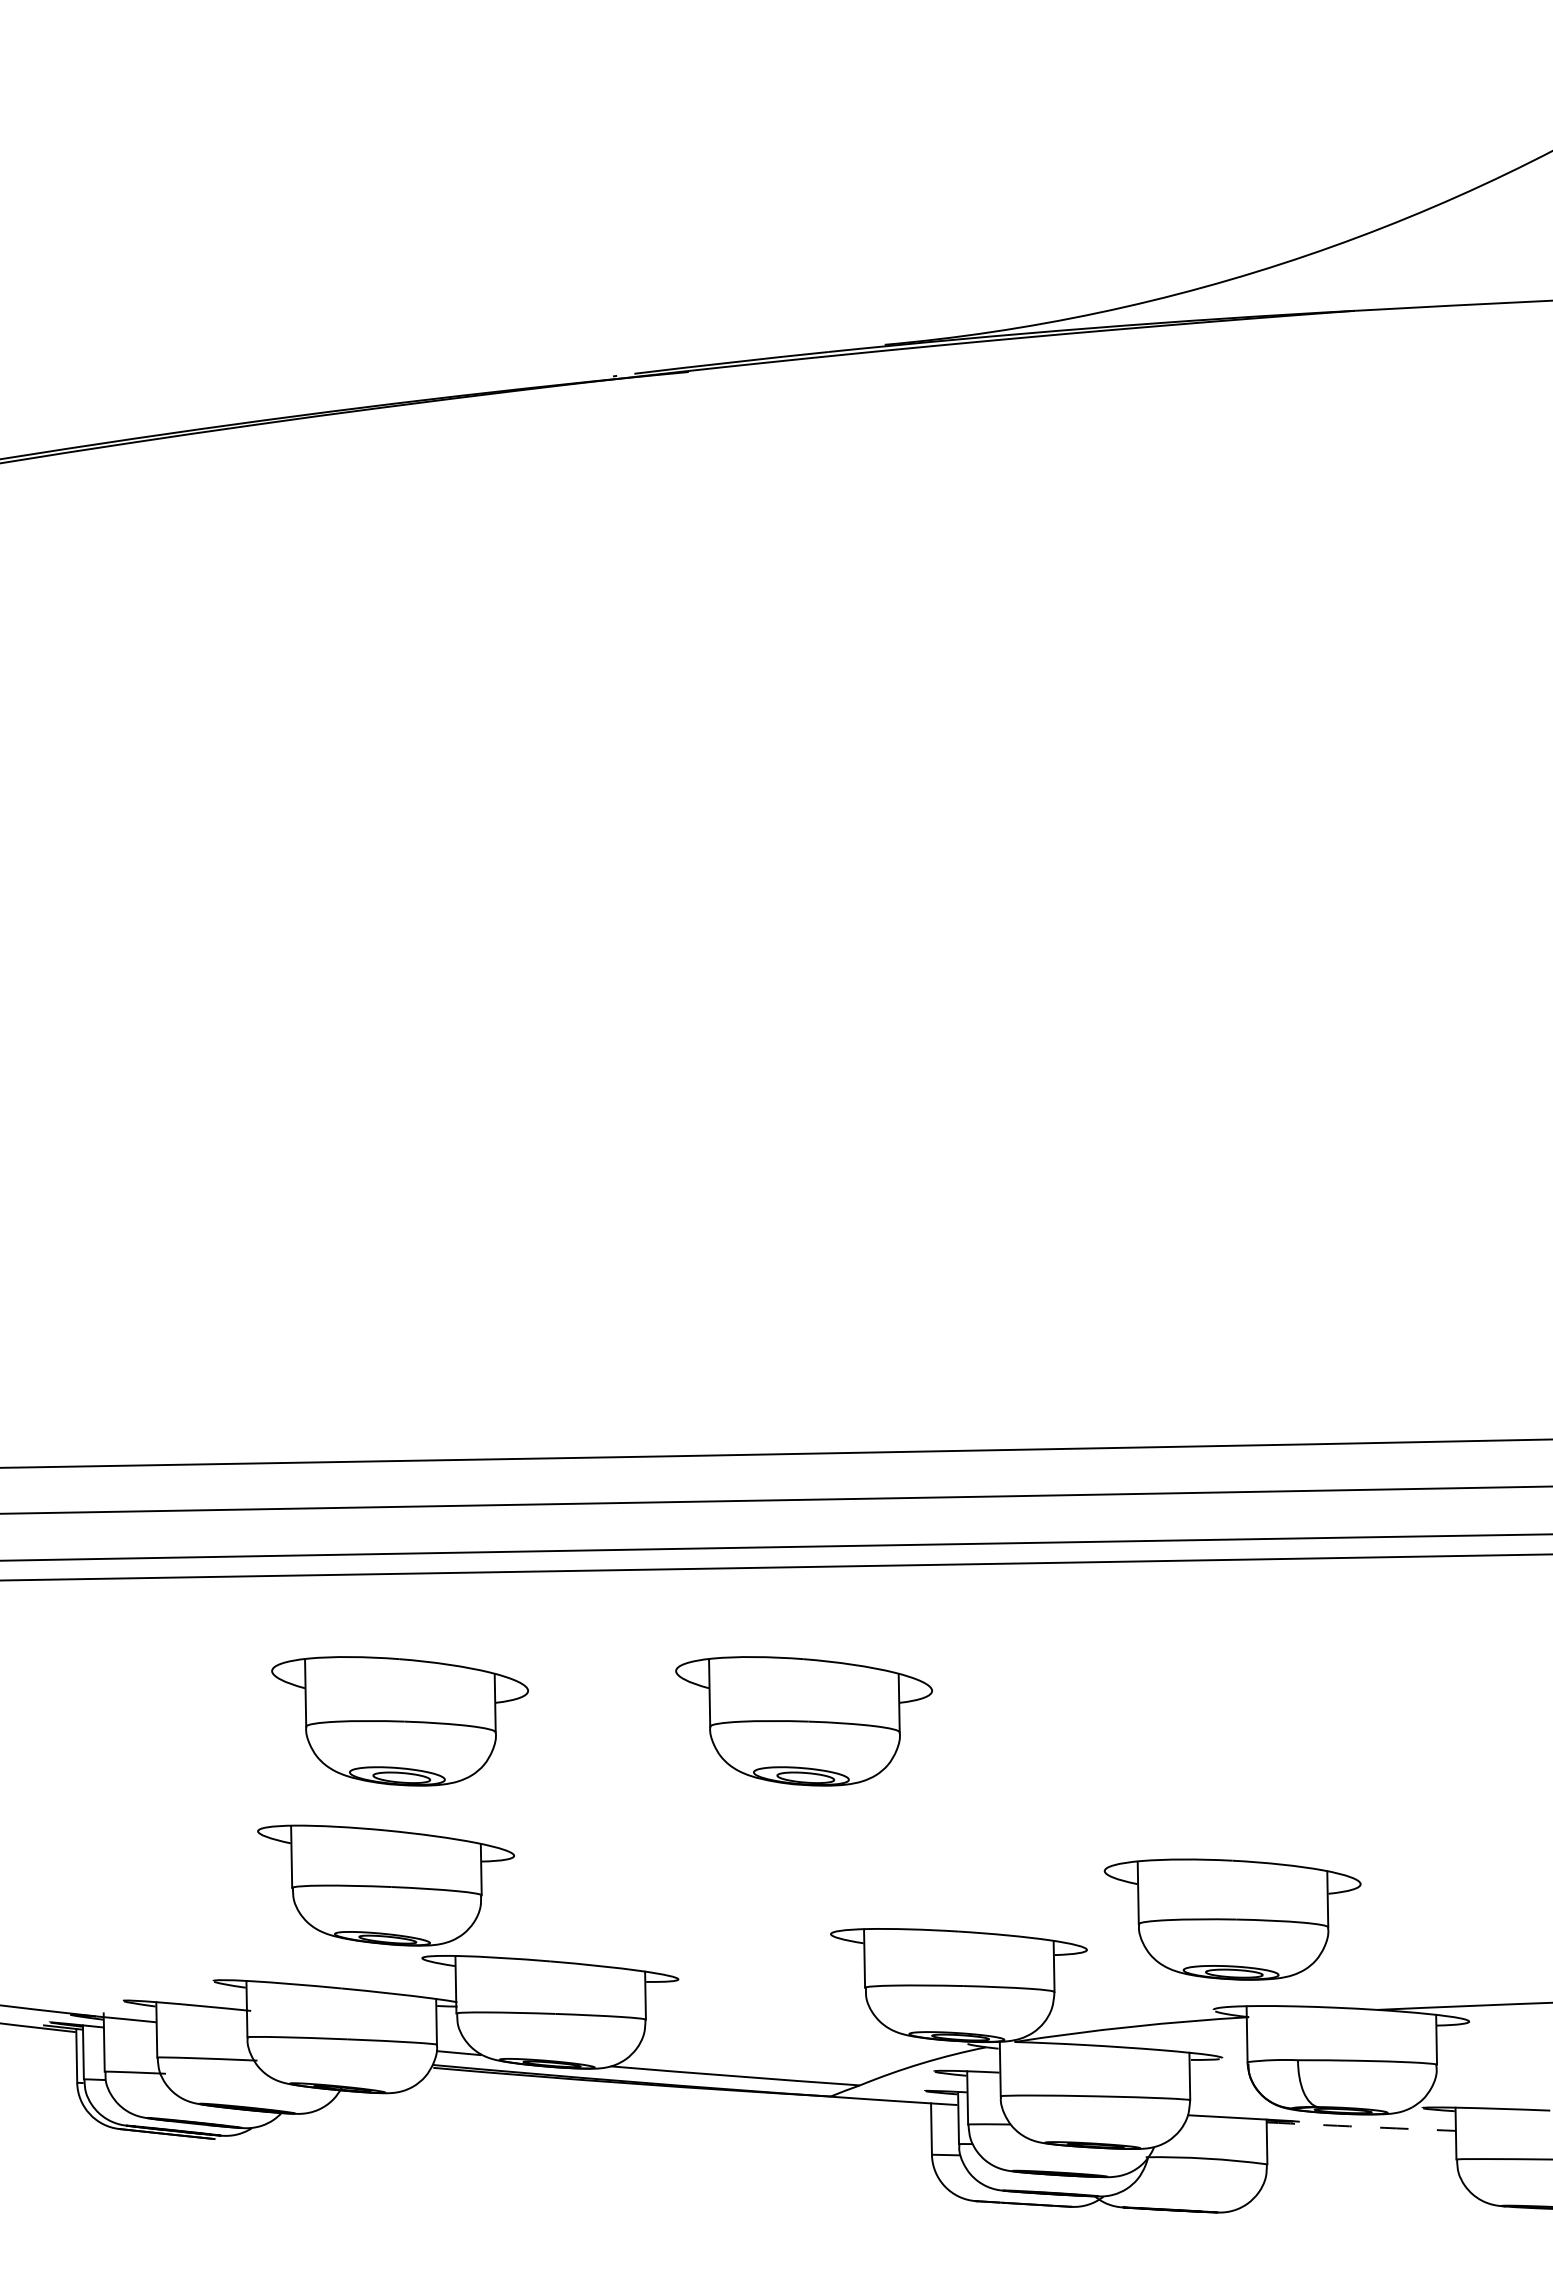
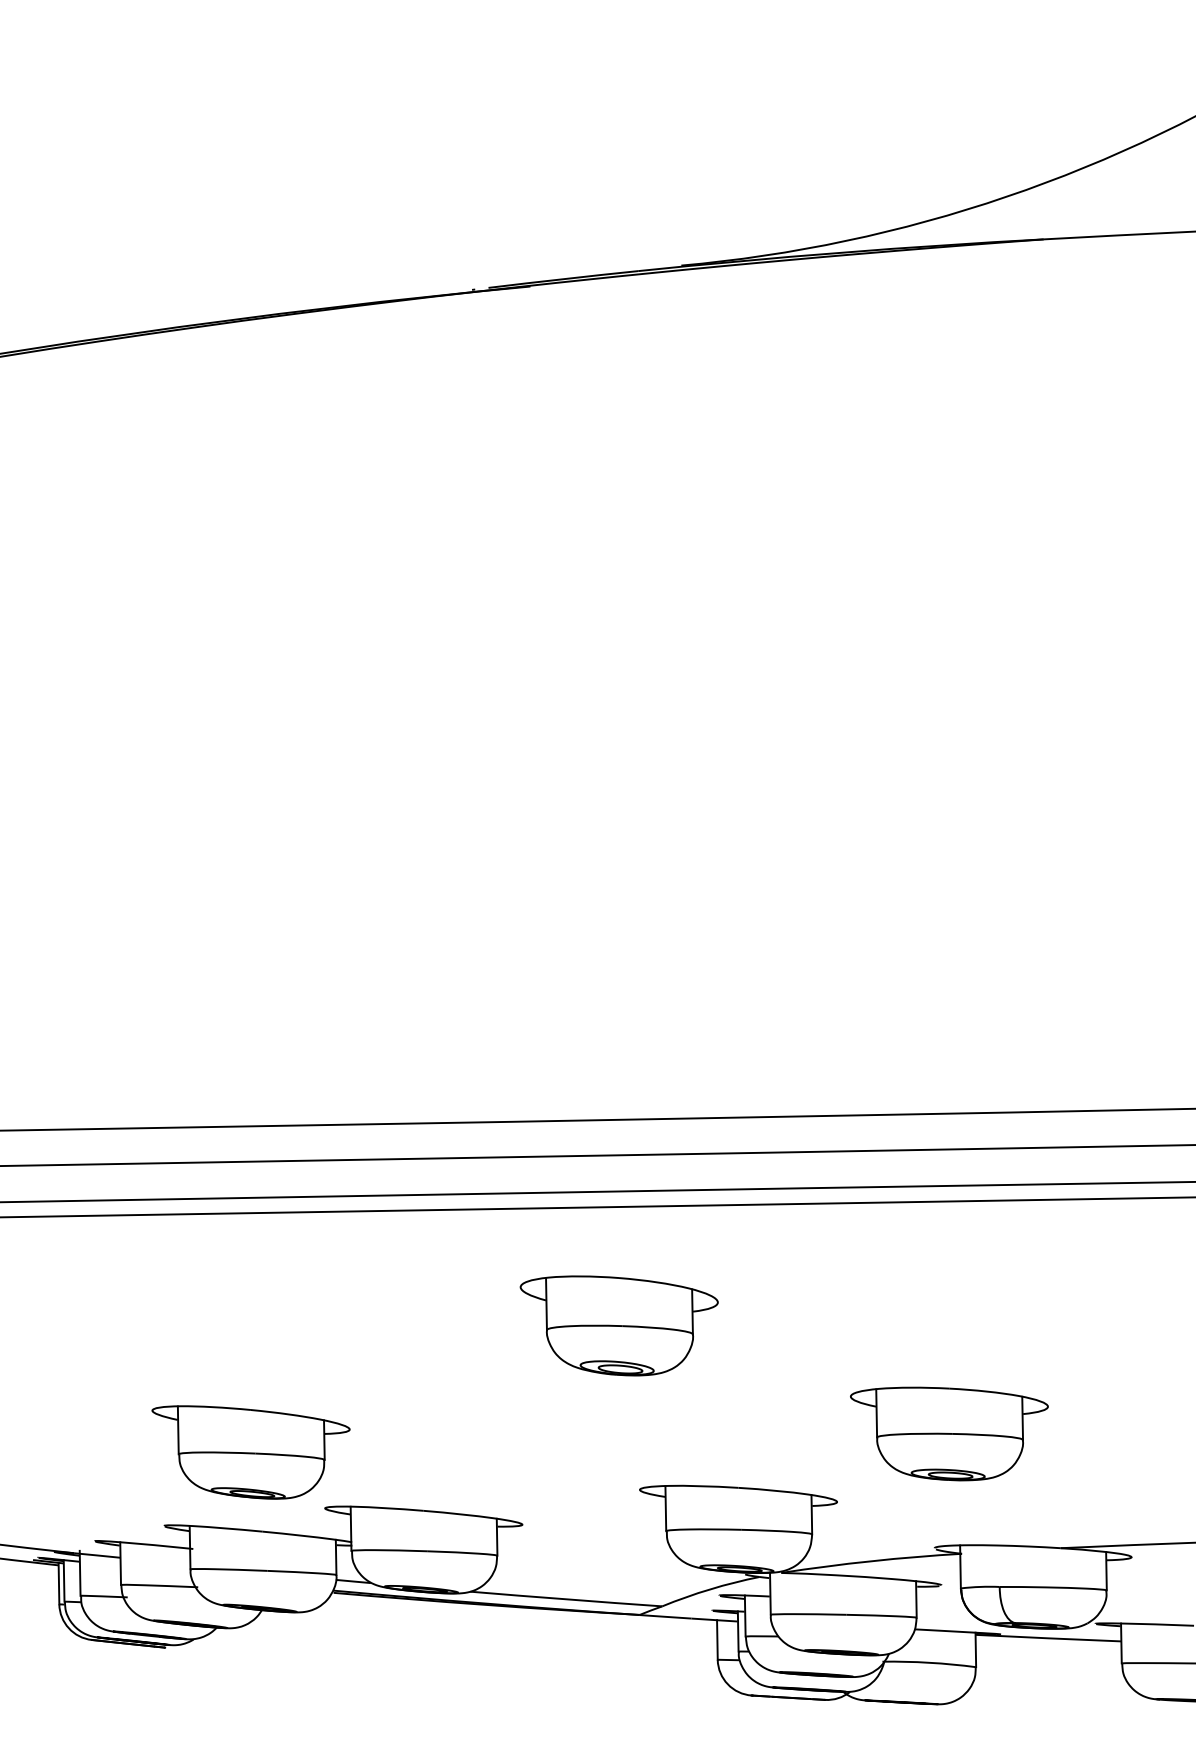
part: (399, 1721) -> (307, 1326), removed
part: (385, 1885) -> (250, 1452), moved
part: (1232, 1919) -> (949, 1433), moved
arc: (1361, 2126) -> (1048, 1638), dashed -> solid

